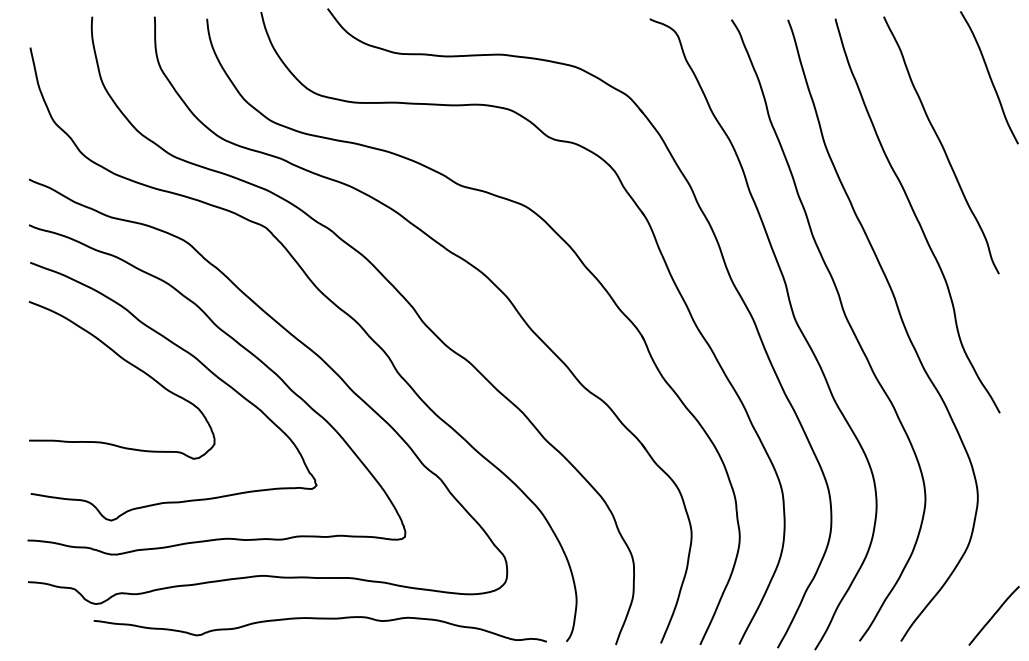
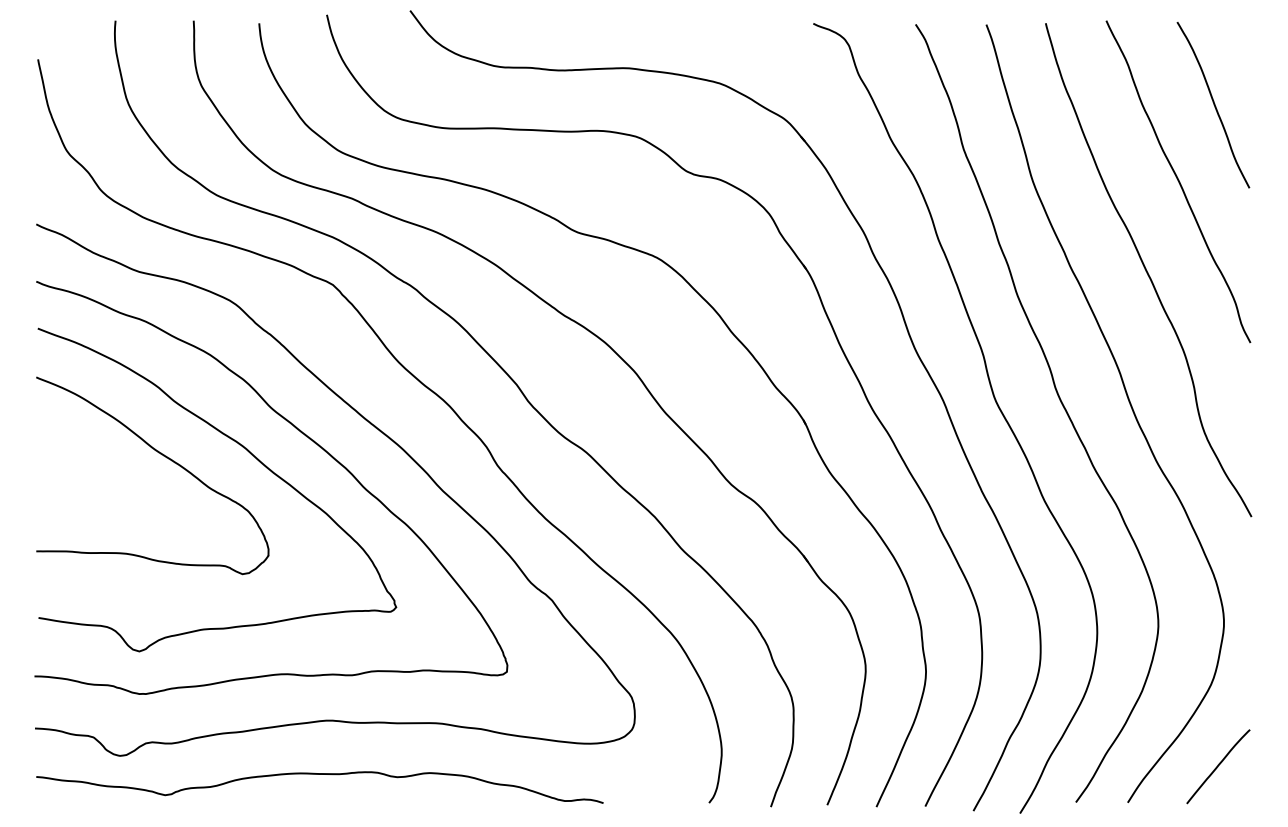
curve: (989, 78) -> (1213, 105), moved
curve: (994, 615) -> (1218, 766), moved
curve: (319, 618) -> (319, 774), moved

